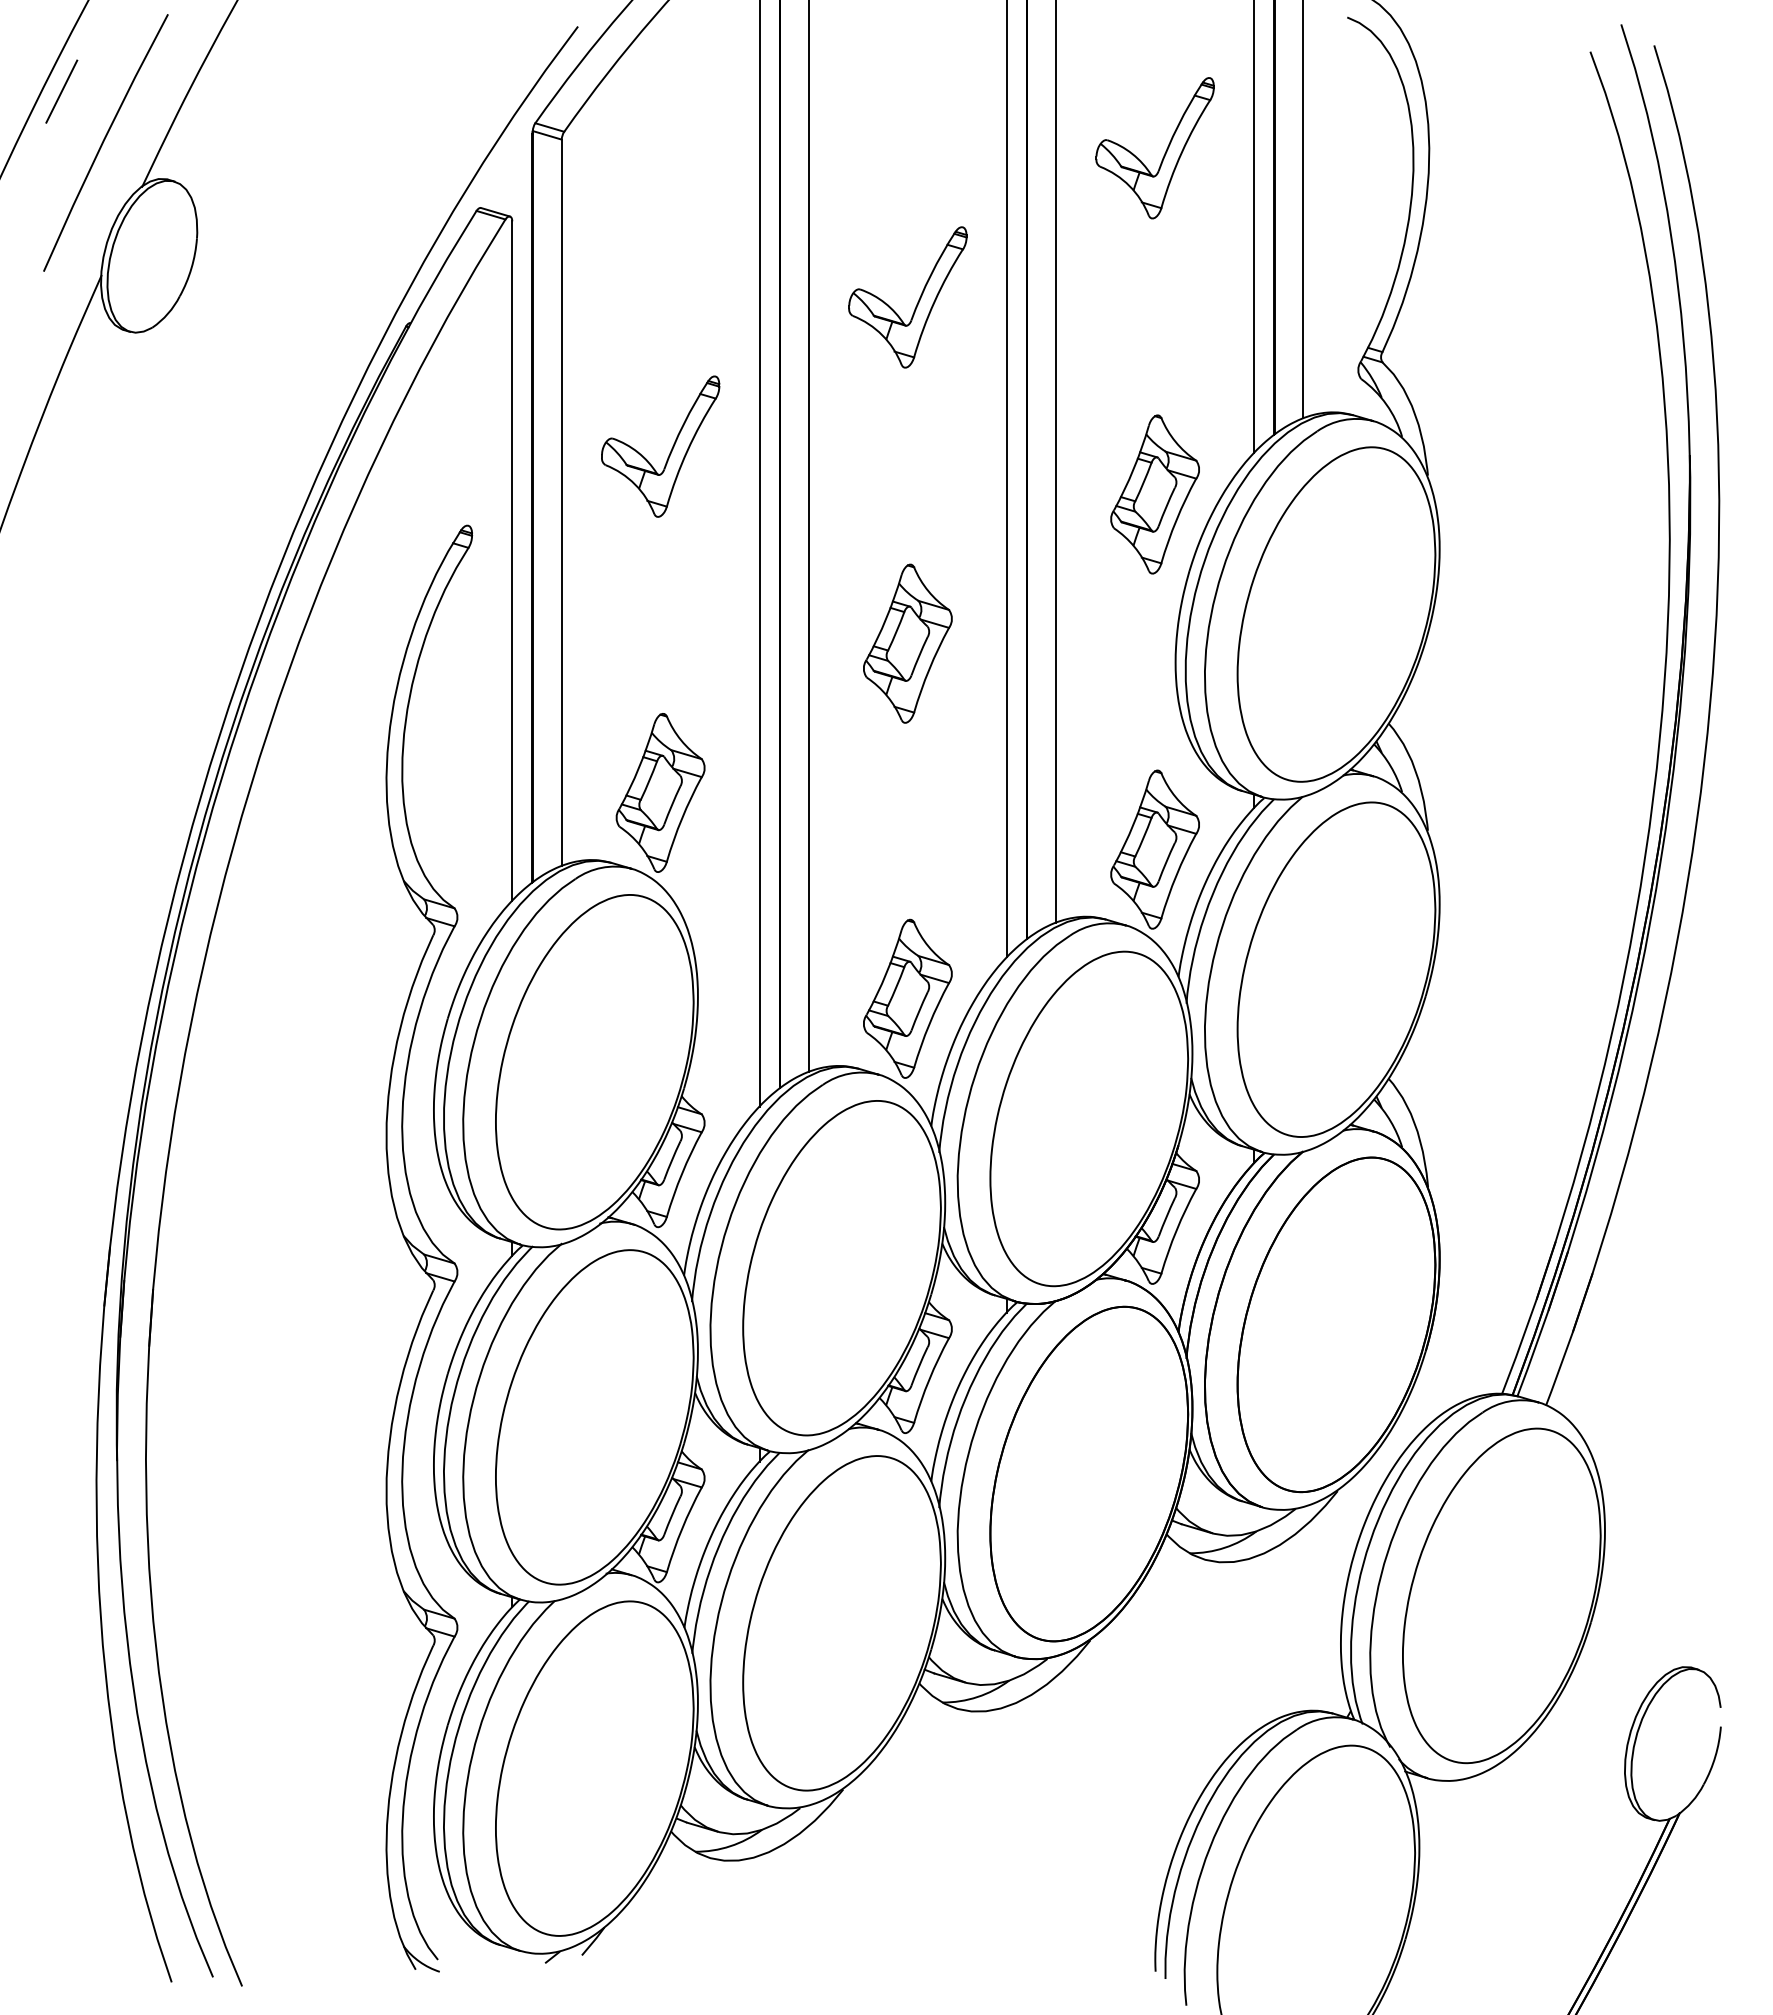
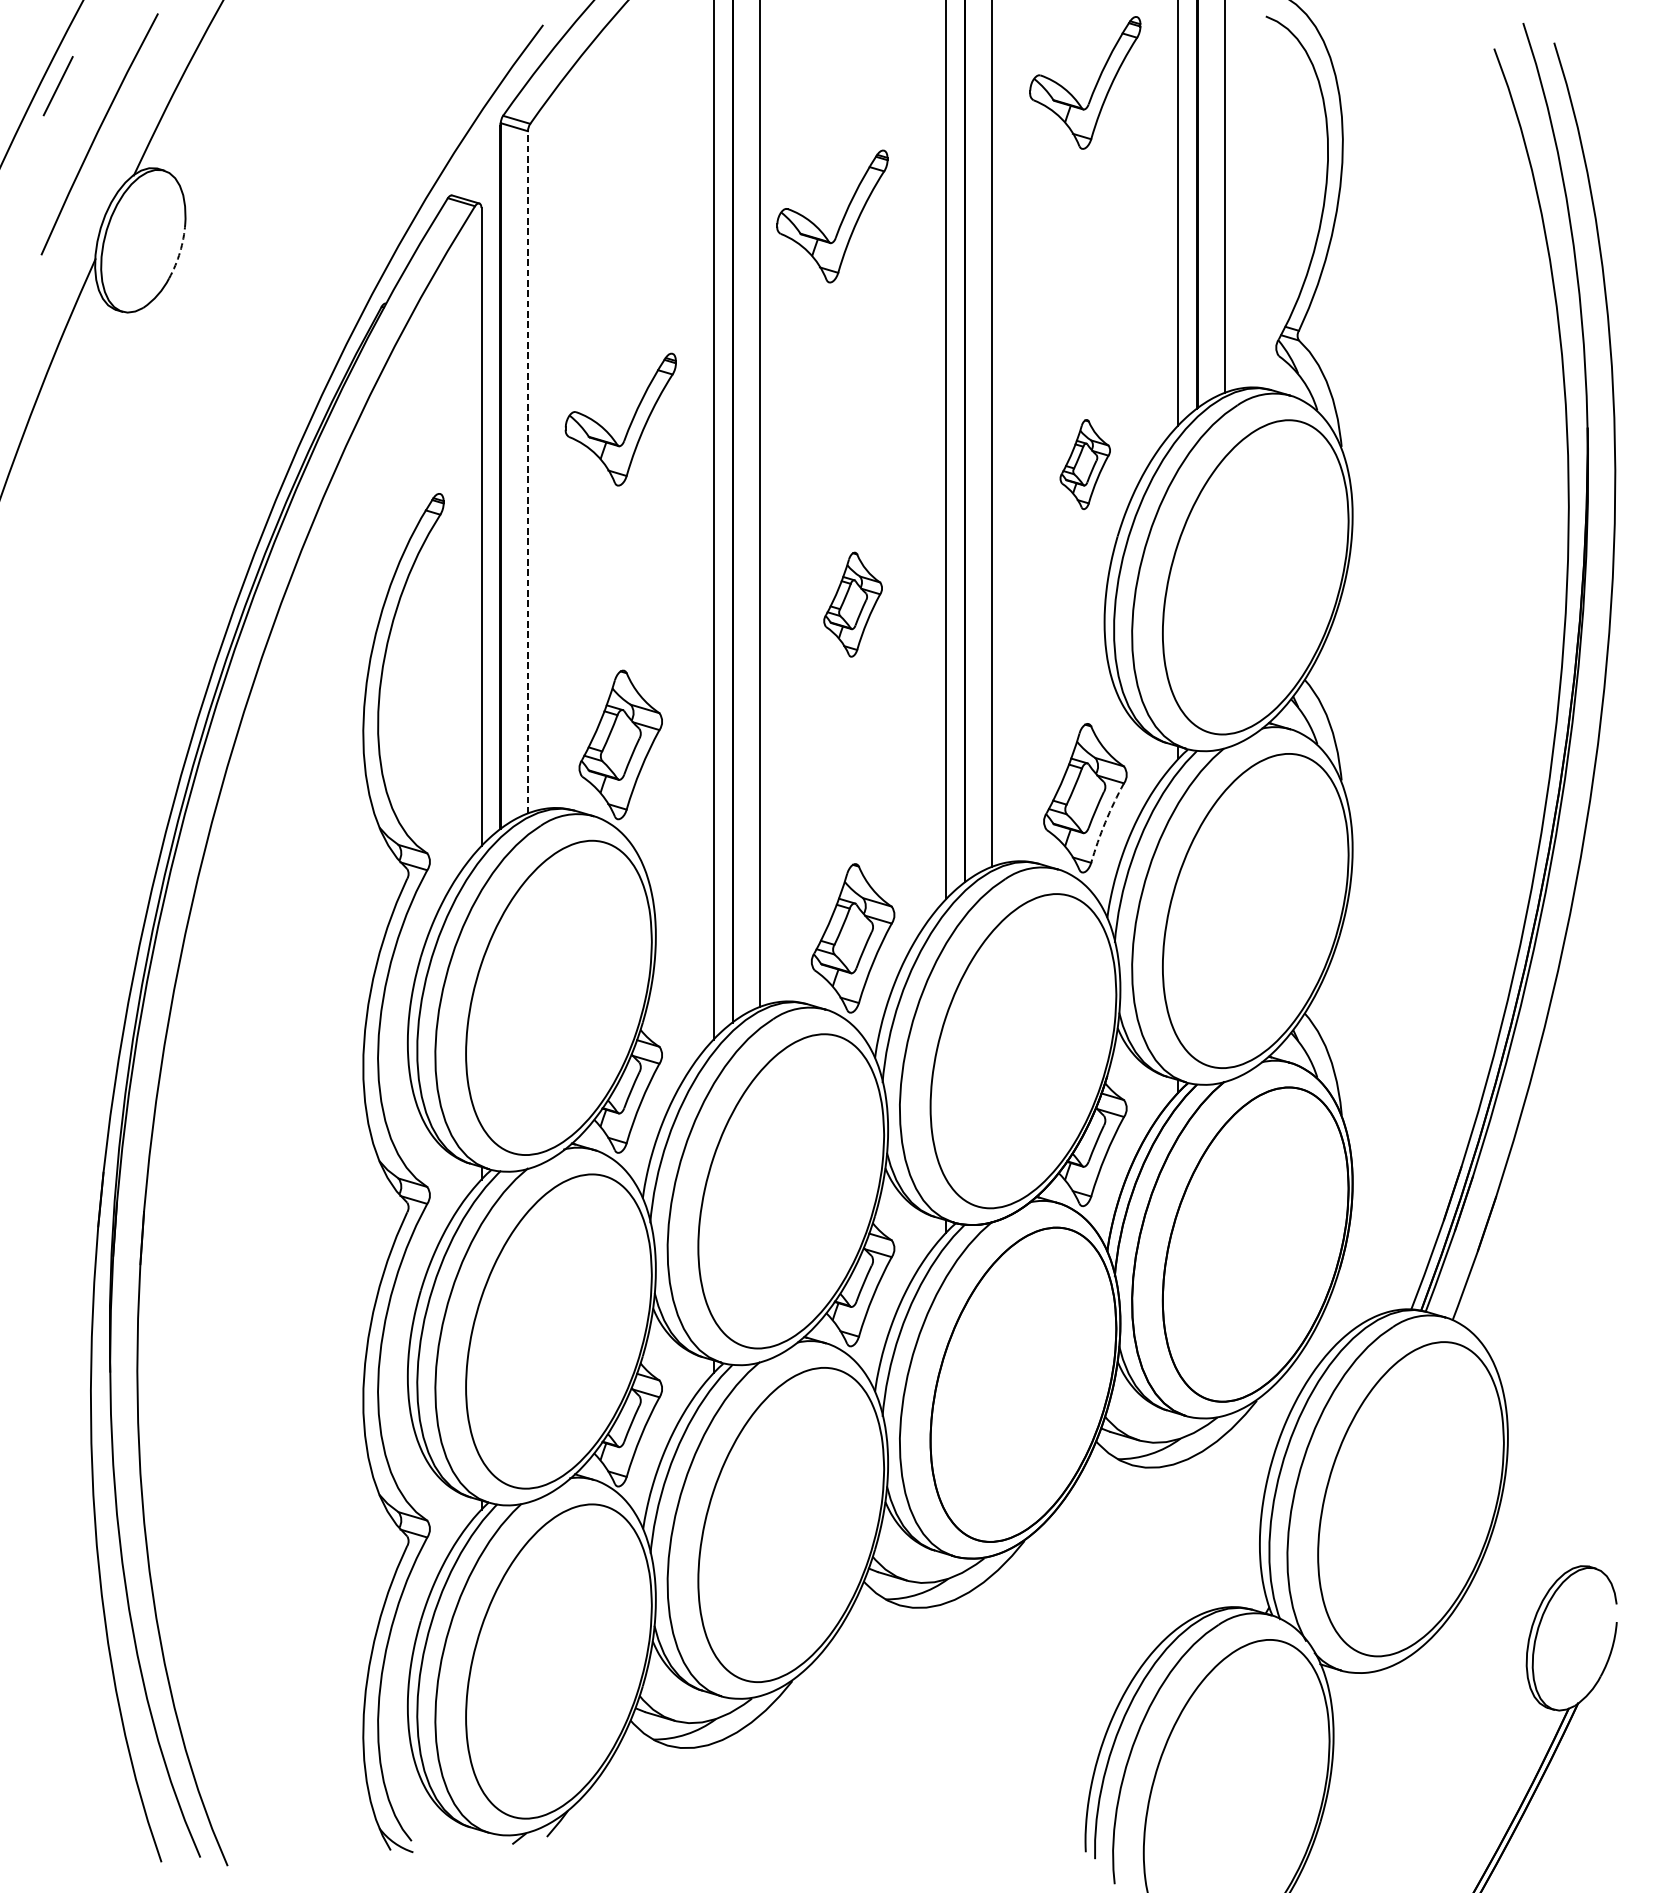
part: (1164, 153) -> (1094, 87), moved
arc: (191, 268) -> (180, 252), solid -> dashed
part: (917, 301) -> (841, 220), moved
part: (1154, 494) -> (1084, 464), size x0.6
line: (561, 502) -> (527, 472), solid -> dashed
part: (907, 643) -> (852, 604), size x0.7
arc: (1176, 875) -> (1105, 822), solid -> dashed

